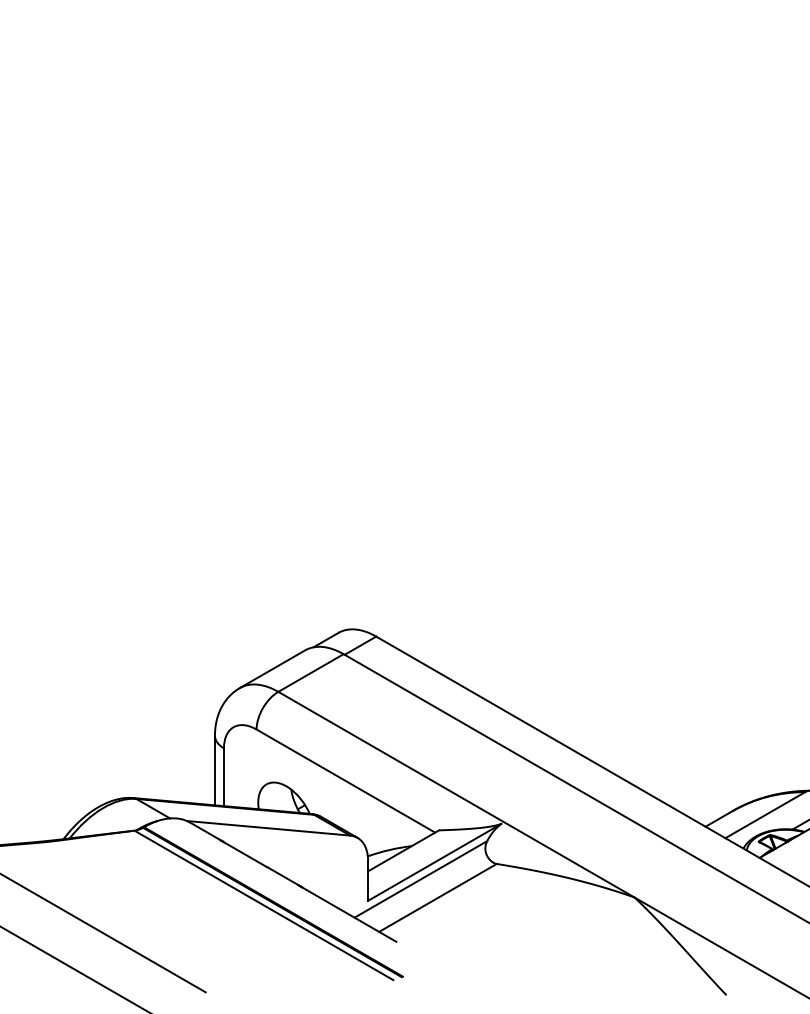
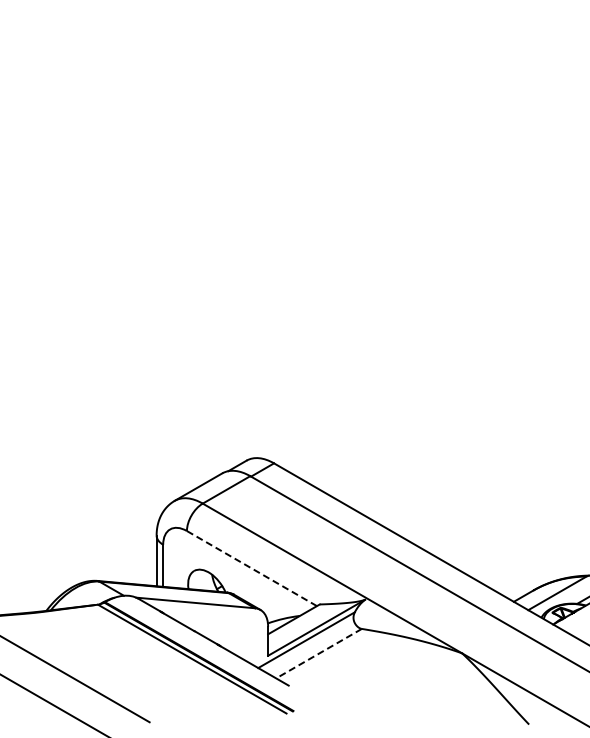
line: (345, 780) -> (251, 568), solid -> dashed
line: (437, 897) -> (318, 653), solid -> dashed

